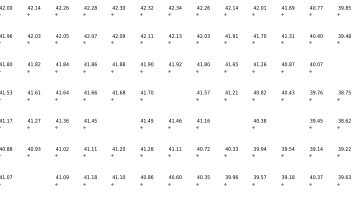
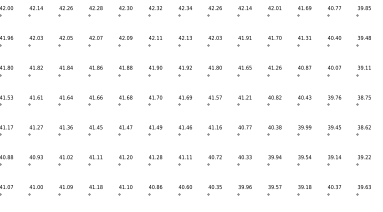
part: (343, 66) -> (363, 70), added
part: (174, 95) -> (184, 100), added
part: (118, 123) -> (125, 130), added
part: (231, 123) -> (244, 130), added
part: (287, 123) -> (304, 130), added
part: (33, 180) -> (35, 190), added

